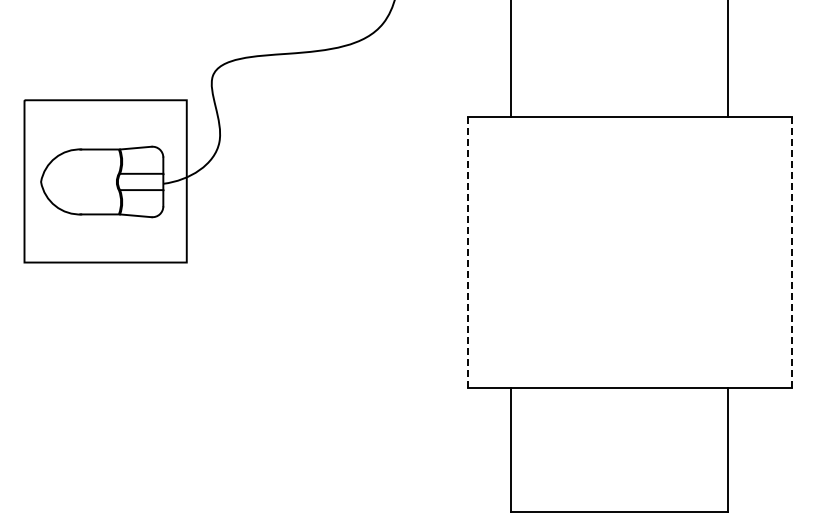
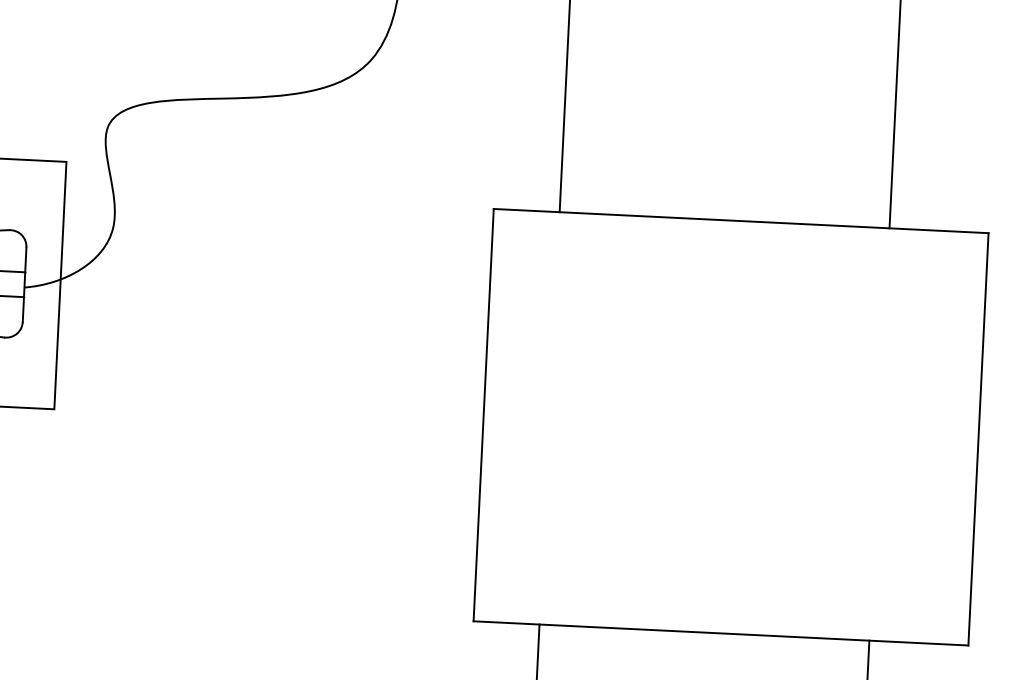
line: (467, 252) -> (483, 414), dashed -> solid
line: (792, 253) -> (978, 440), dashed -> solid

